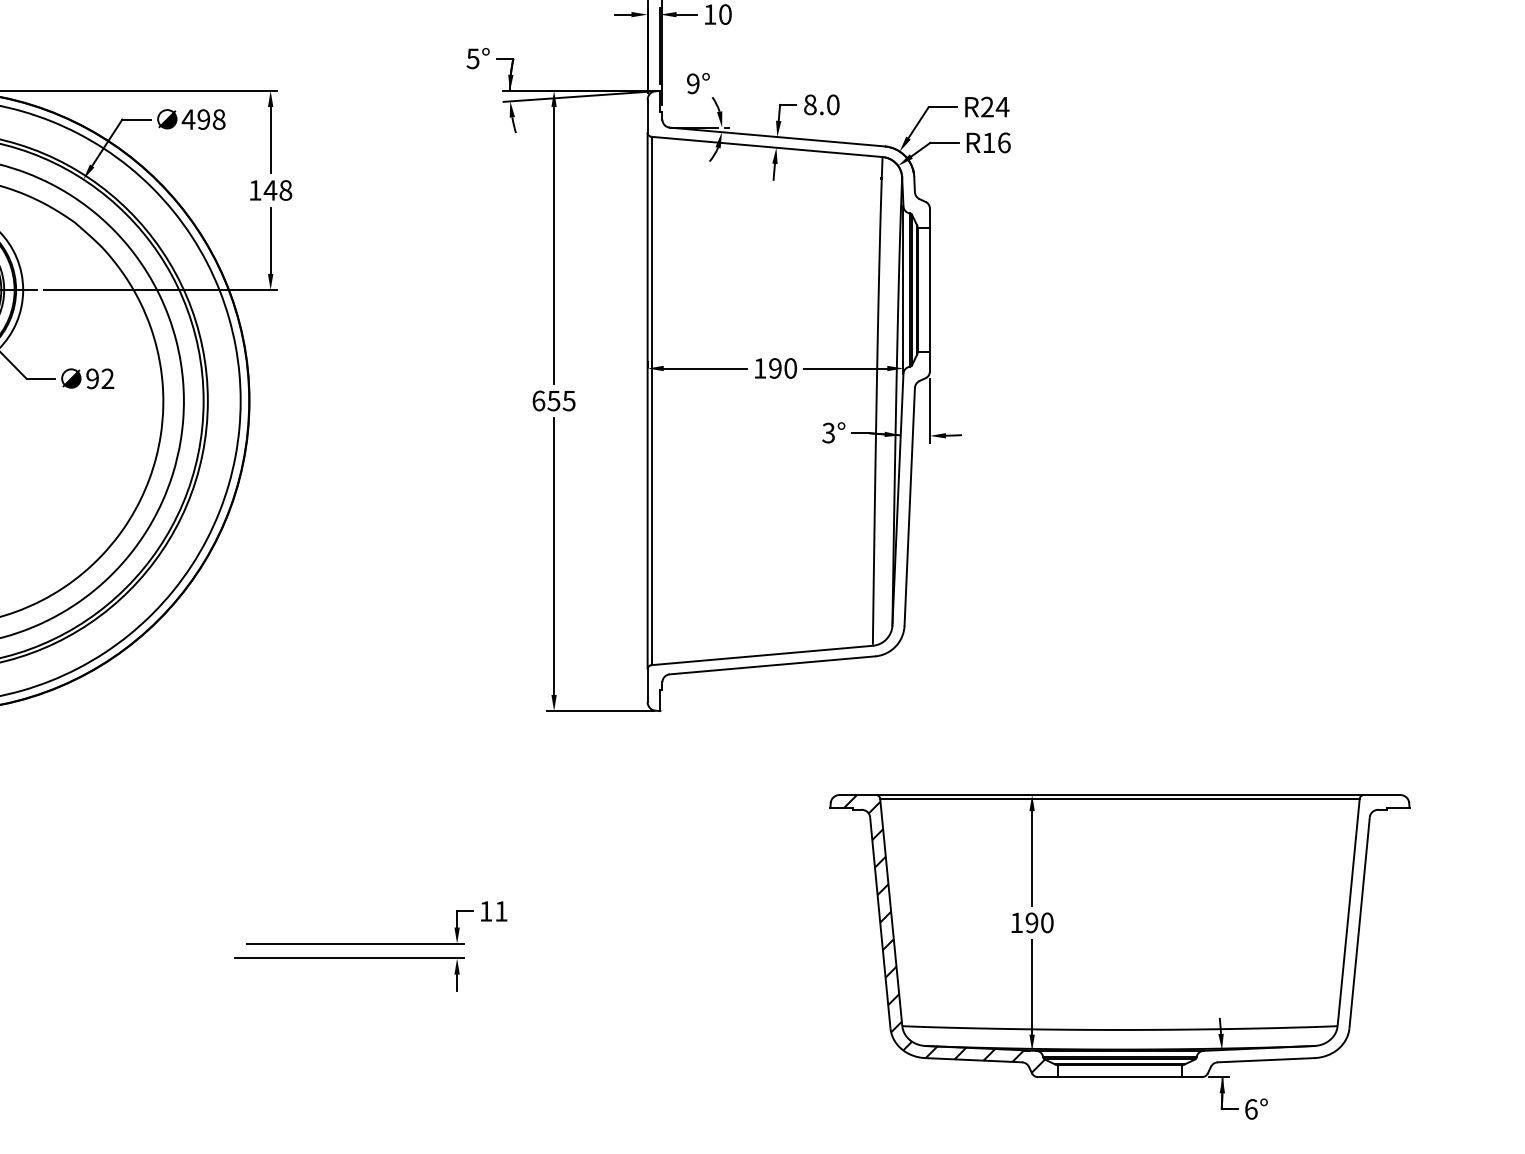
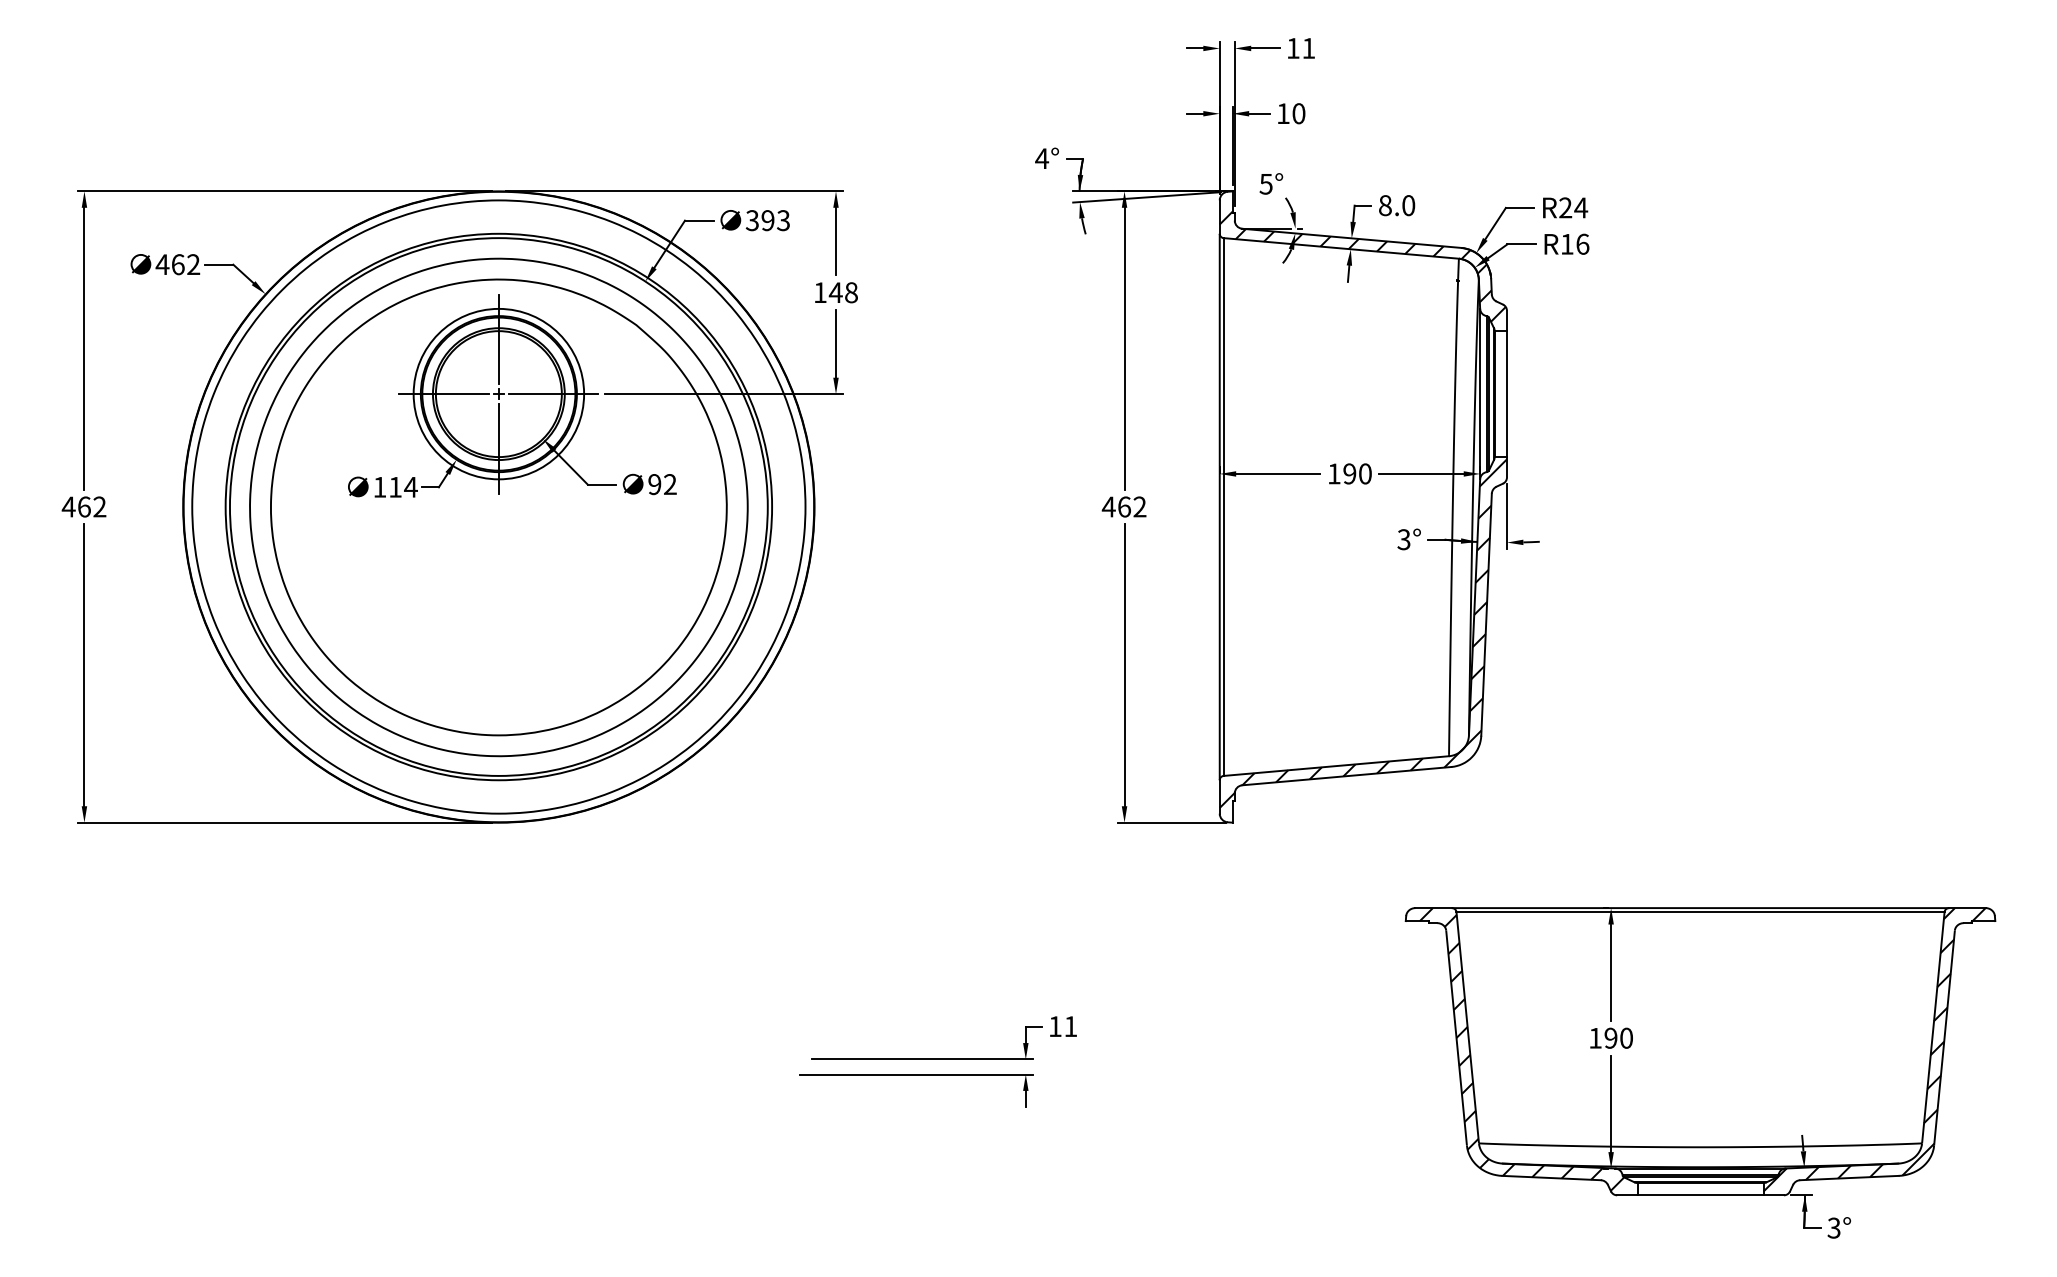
text: (473, 58) -> (1042, 158), 5° -> 4°
text: (692, 83) -> (1265, 183), 9° -> 5°
text: (203, 119) -> (767, 220), 498 -> 393
hatch: (787, 164) -> (1362, 266), added
text: (553, 400) -> (1123, 506), 655 -> 462
hatch: (787, 525) -> (1362, 633), added
hatch: (1290, 933) -> (1874, 1049), added
text: (1250, 1108) -> (1833, 1227), 6° -> 3°

